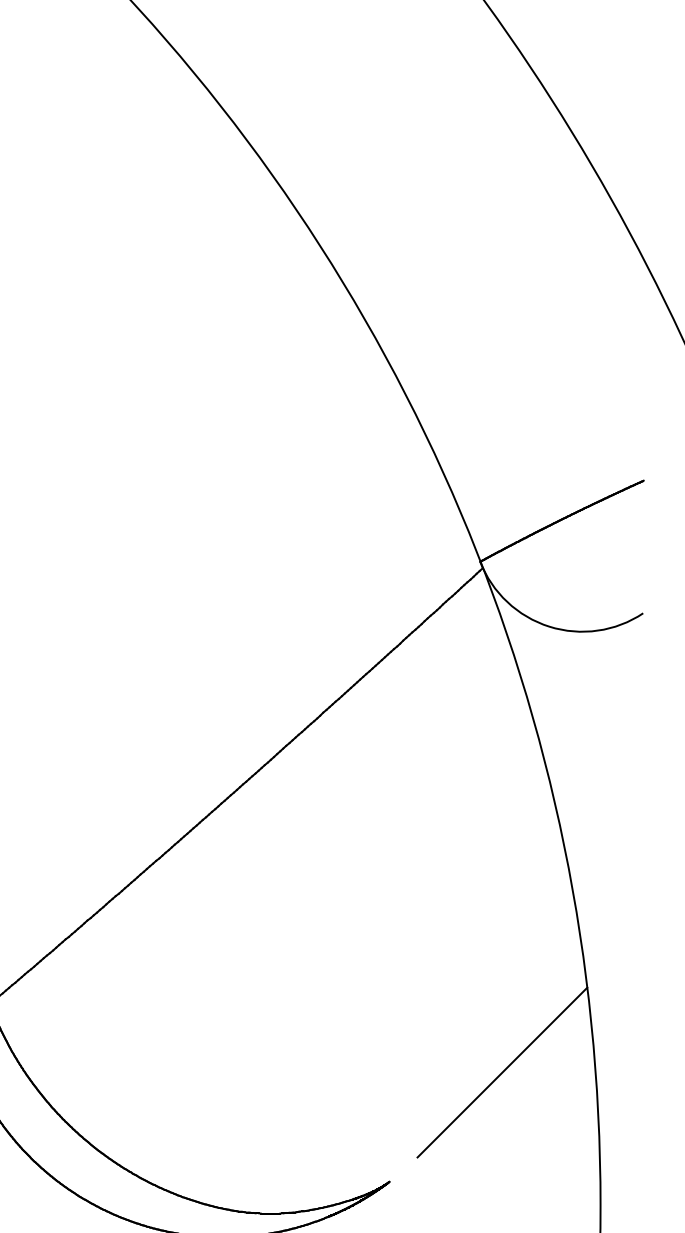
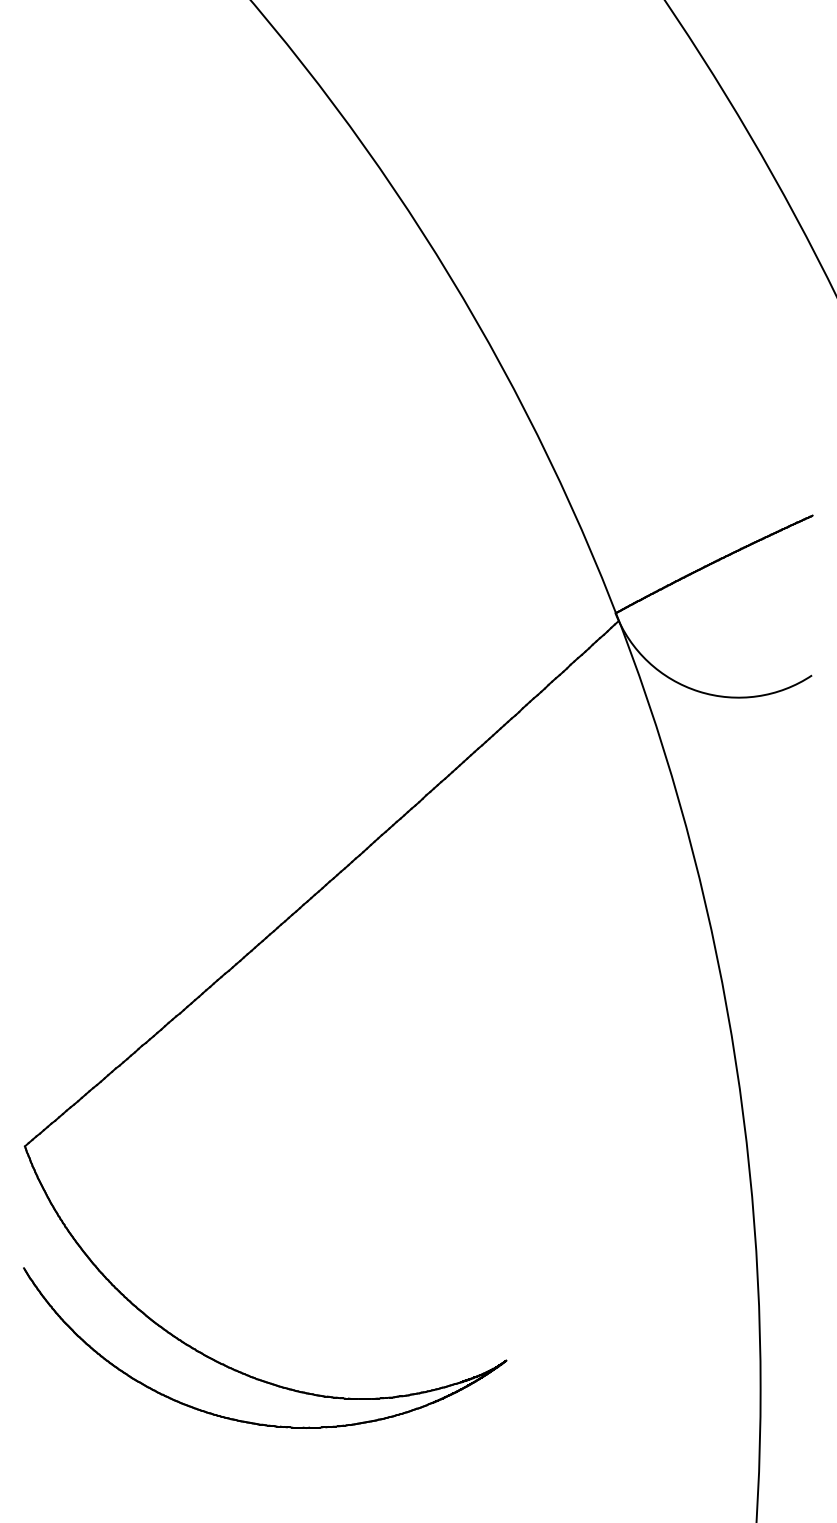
line: (502, 1072) -> (642, 1228), removed

